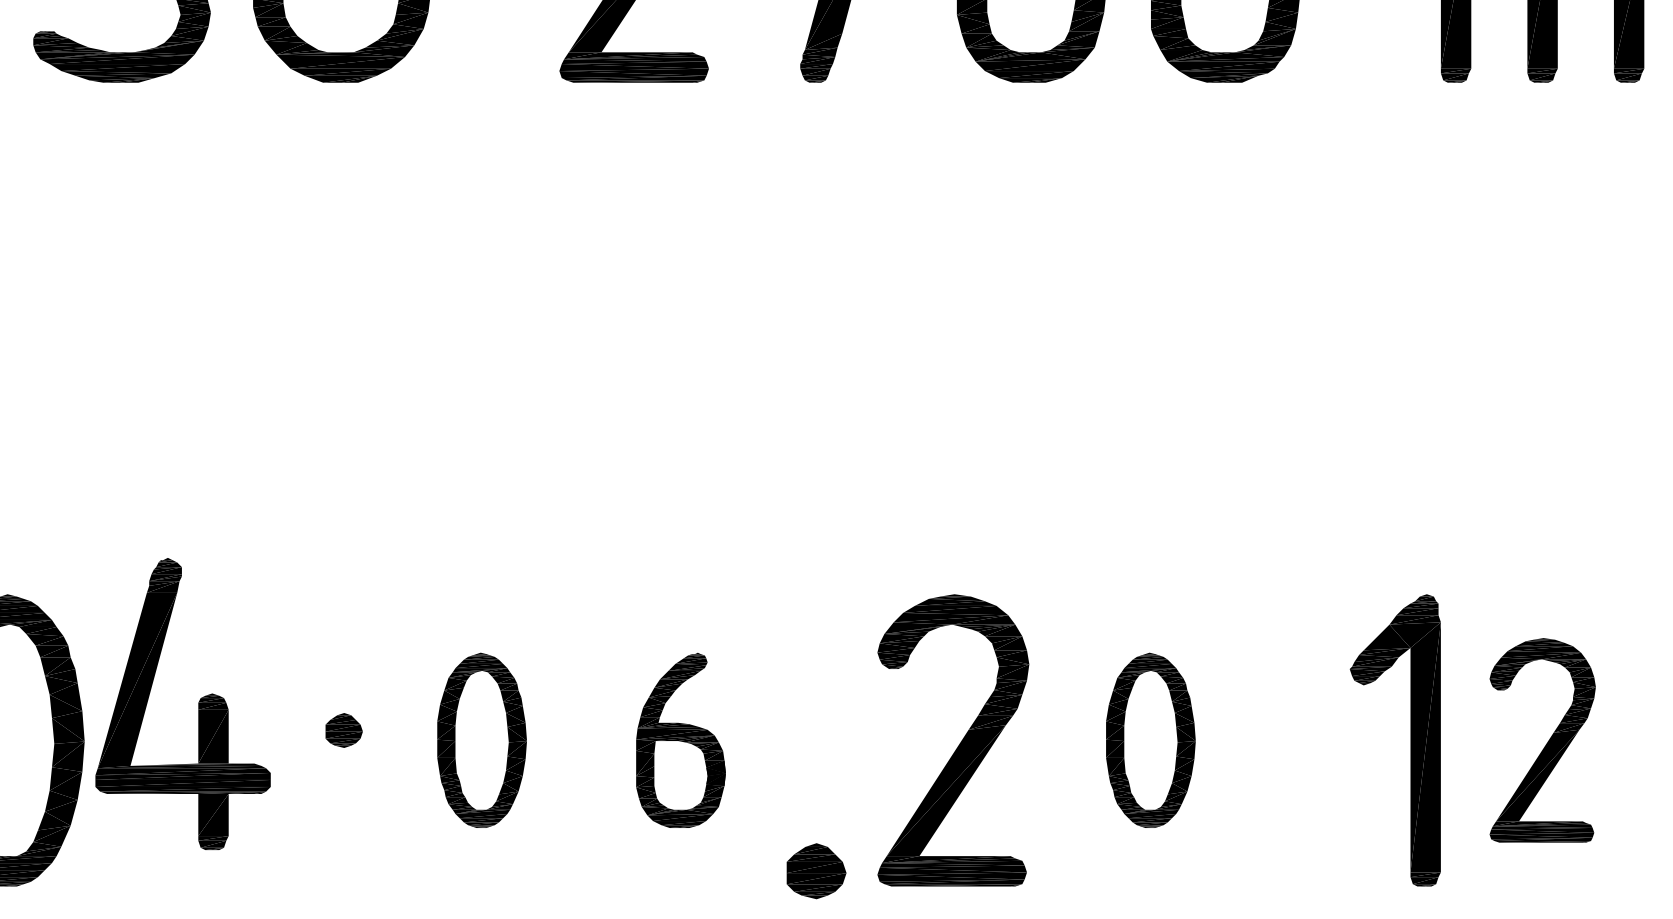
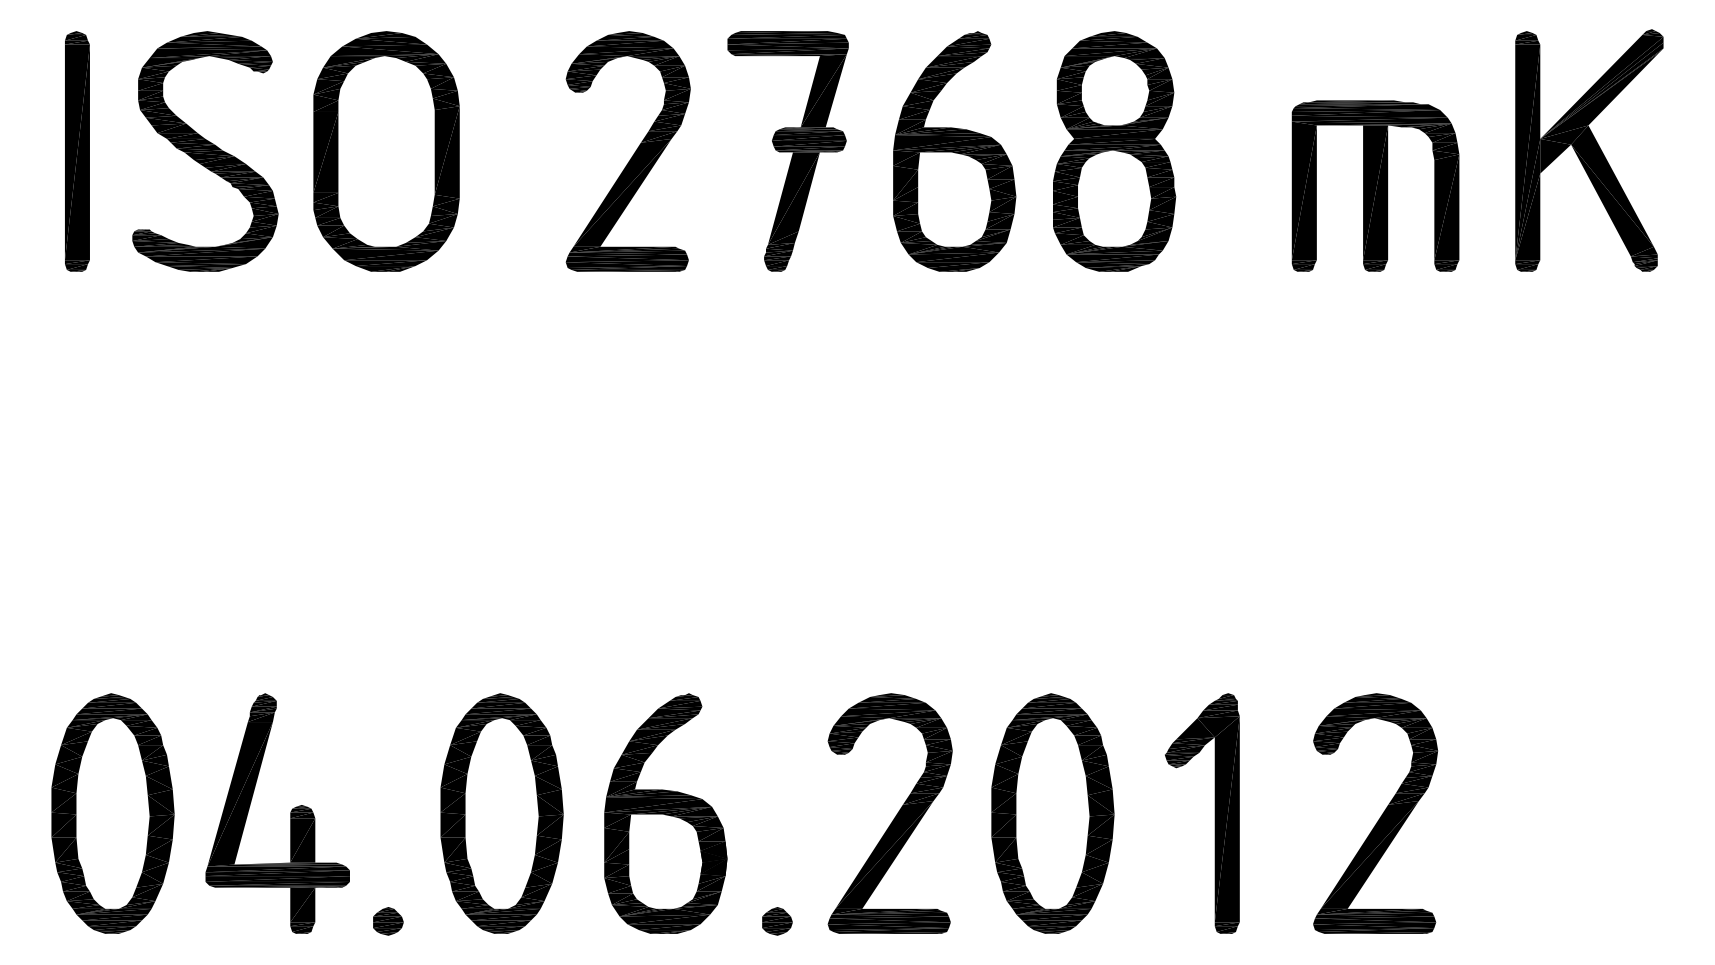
part: (198, 703) -> (290, 813), moved
part: (344, 730) -> (388, 921), moved
part: (481, 740) -> (501, 813), size x1.67
part: (680, 740) -> (665, 813), size x1.67
part: (1150, 740) -> (1052, 813), size x1.67
part: (1410, 740) -> (1214, 813), moved
part: (1542, 740) -> (1375, 813), size x1.43
part: (816, 871) -> (777, 921), size x0.62

